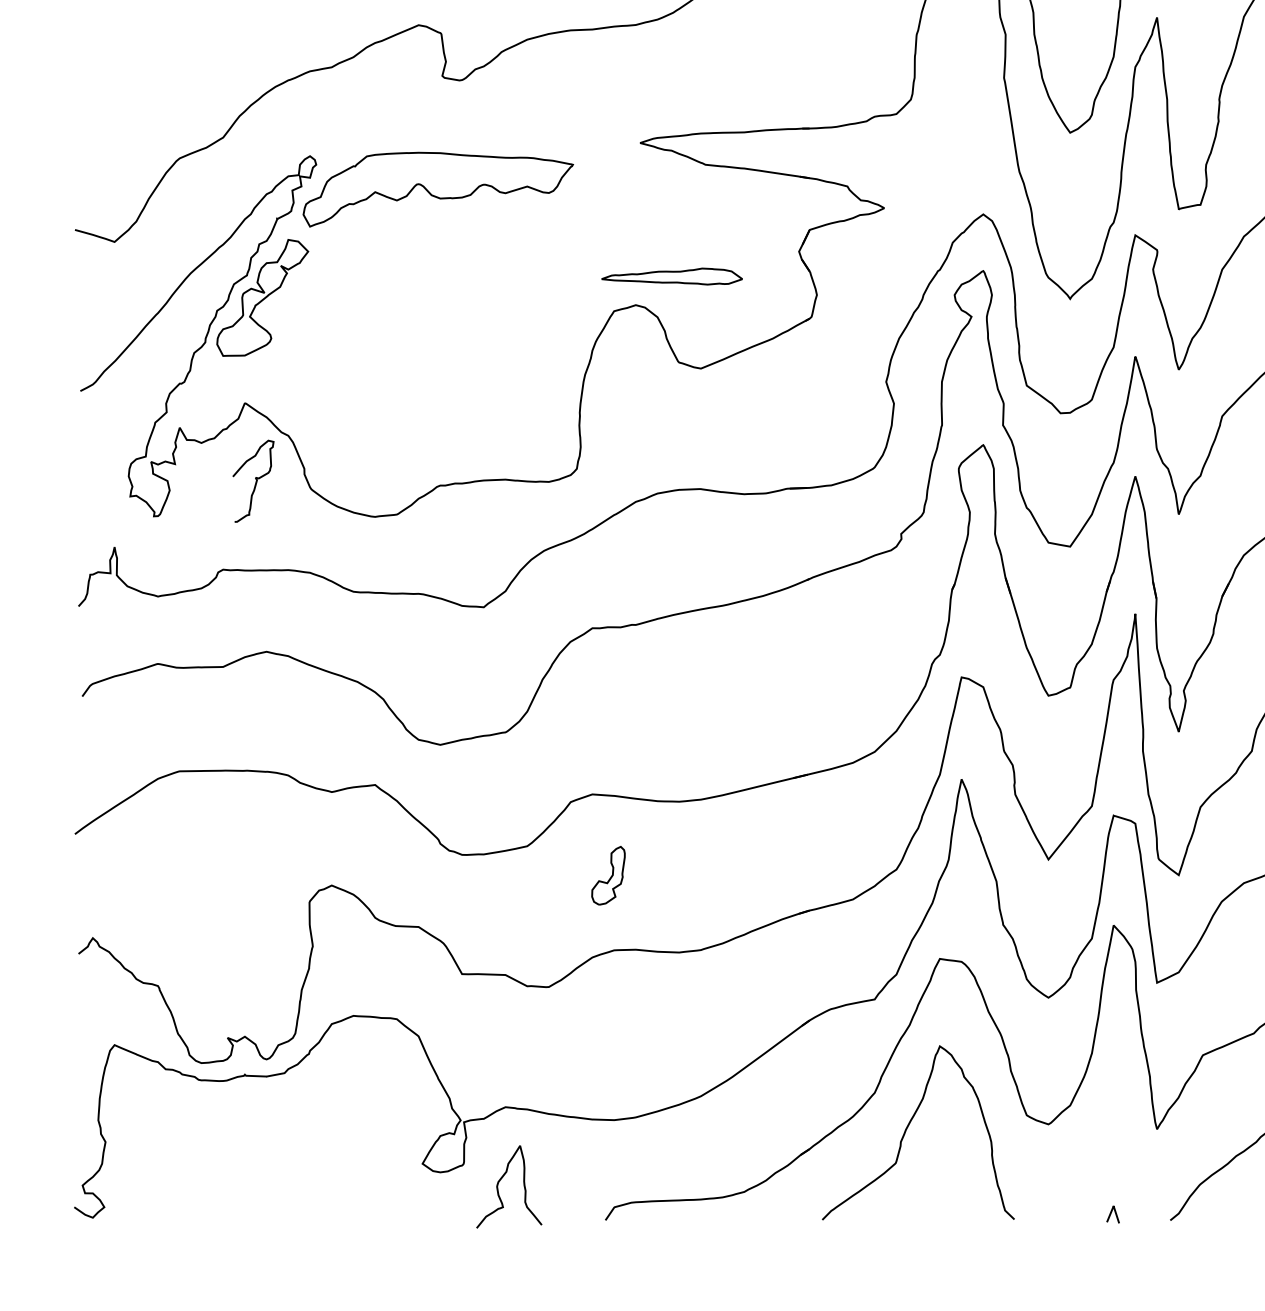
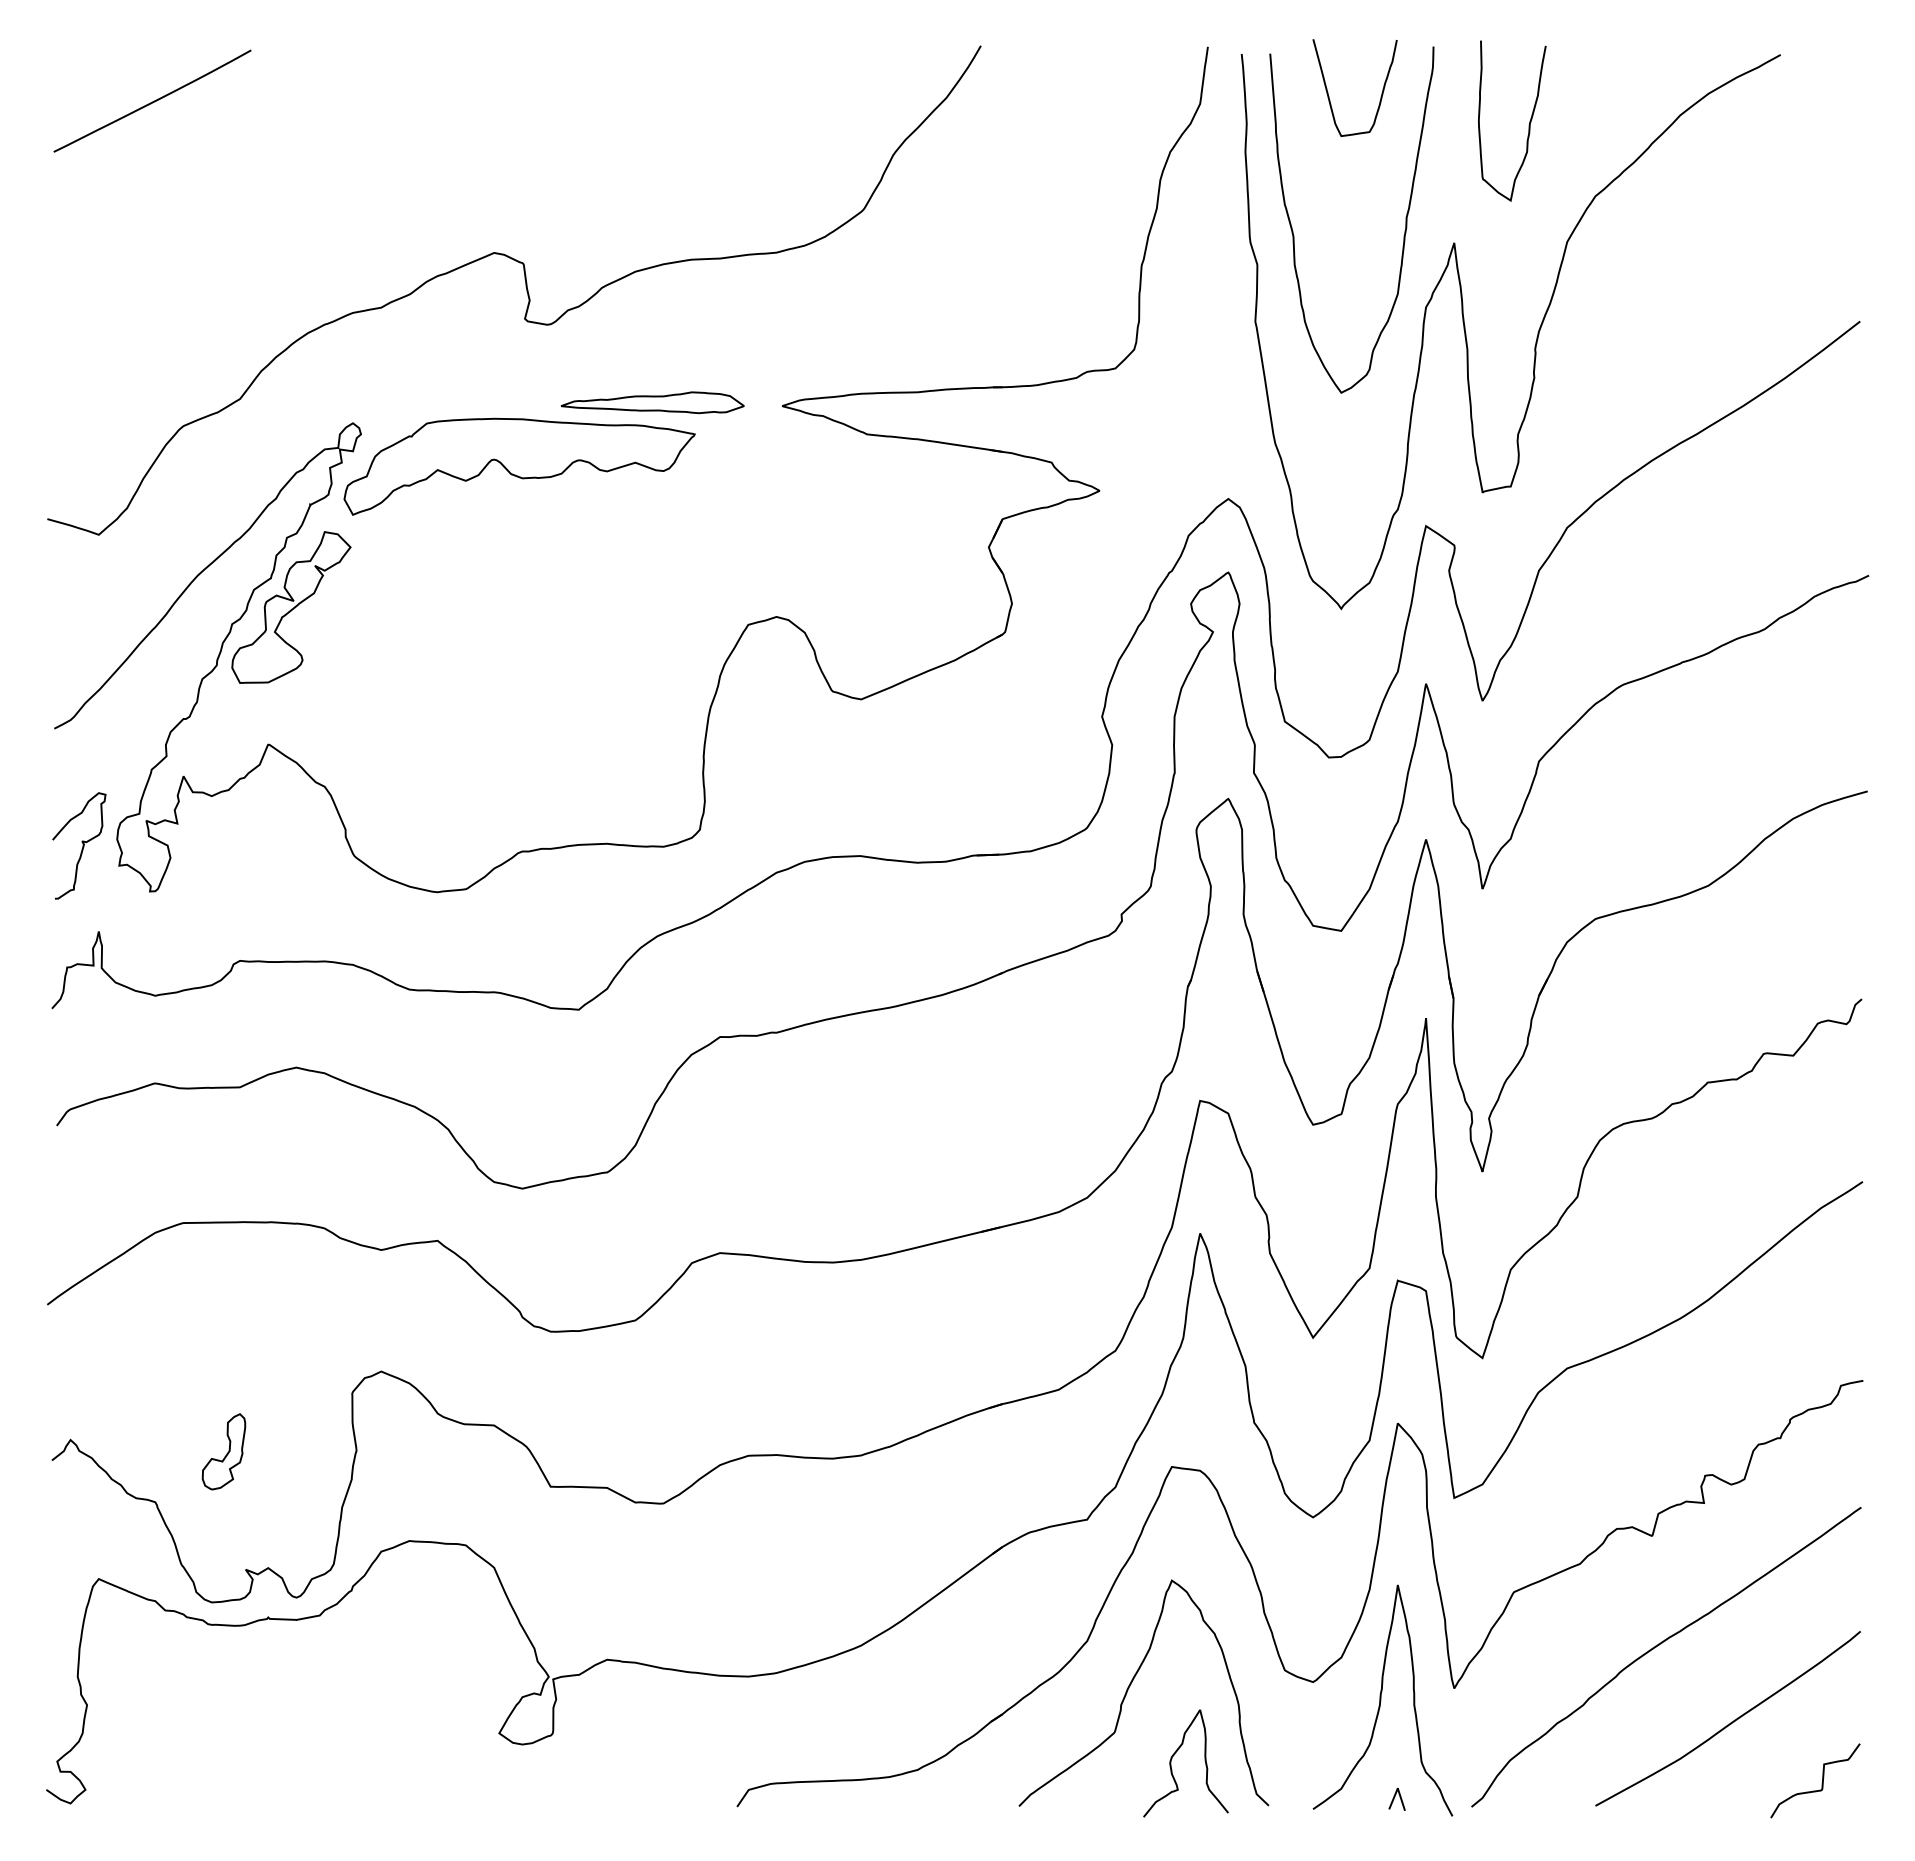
part: (671, 276) -> (652, 402), moved
curve: (255, 480) -> (82, 845), moved
part: (608, 875) -> (223, 1451), moved
curve: (1101, 1138) -> (1381, 1700), added
curve: (501, 1180) -> (1175, 1754), moved

